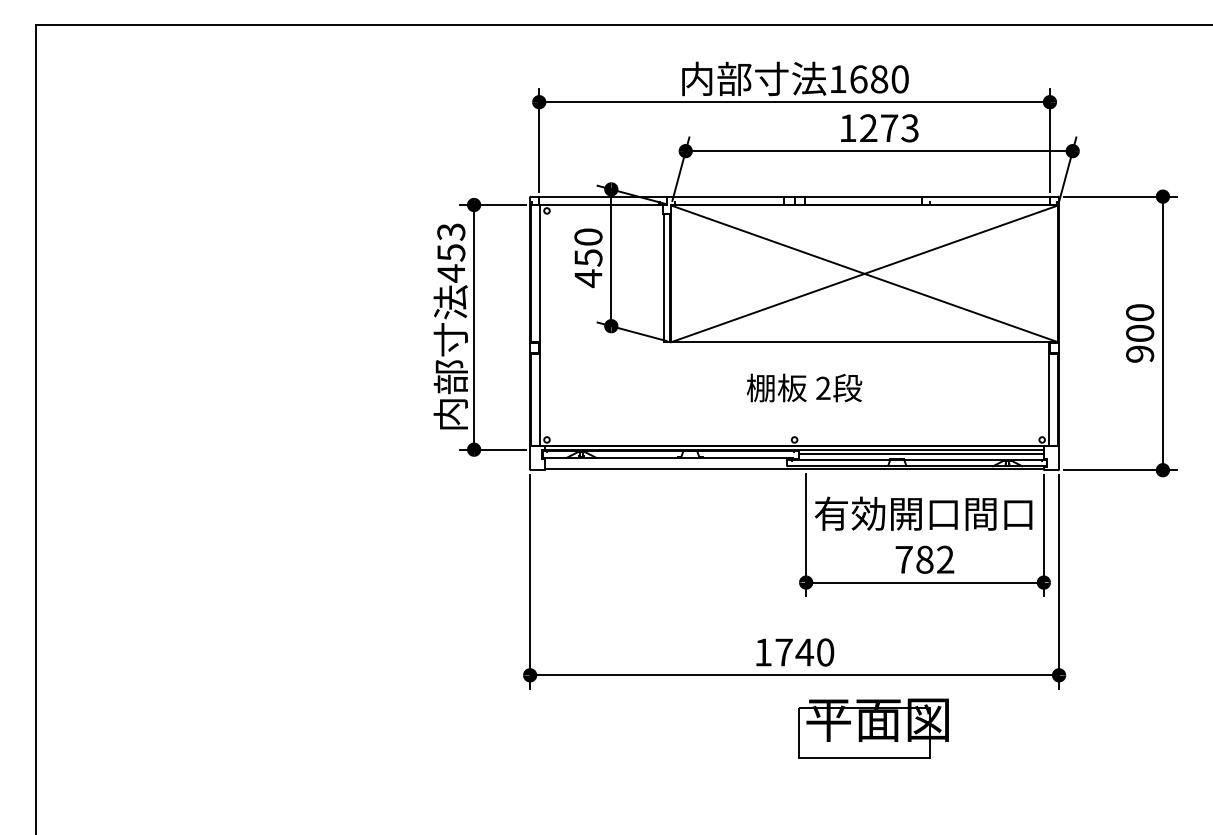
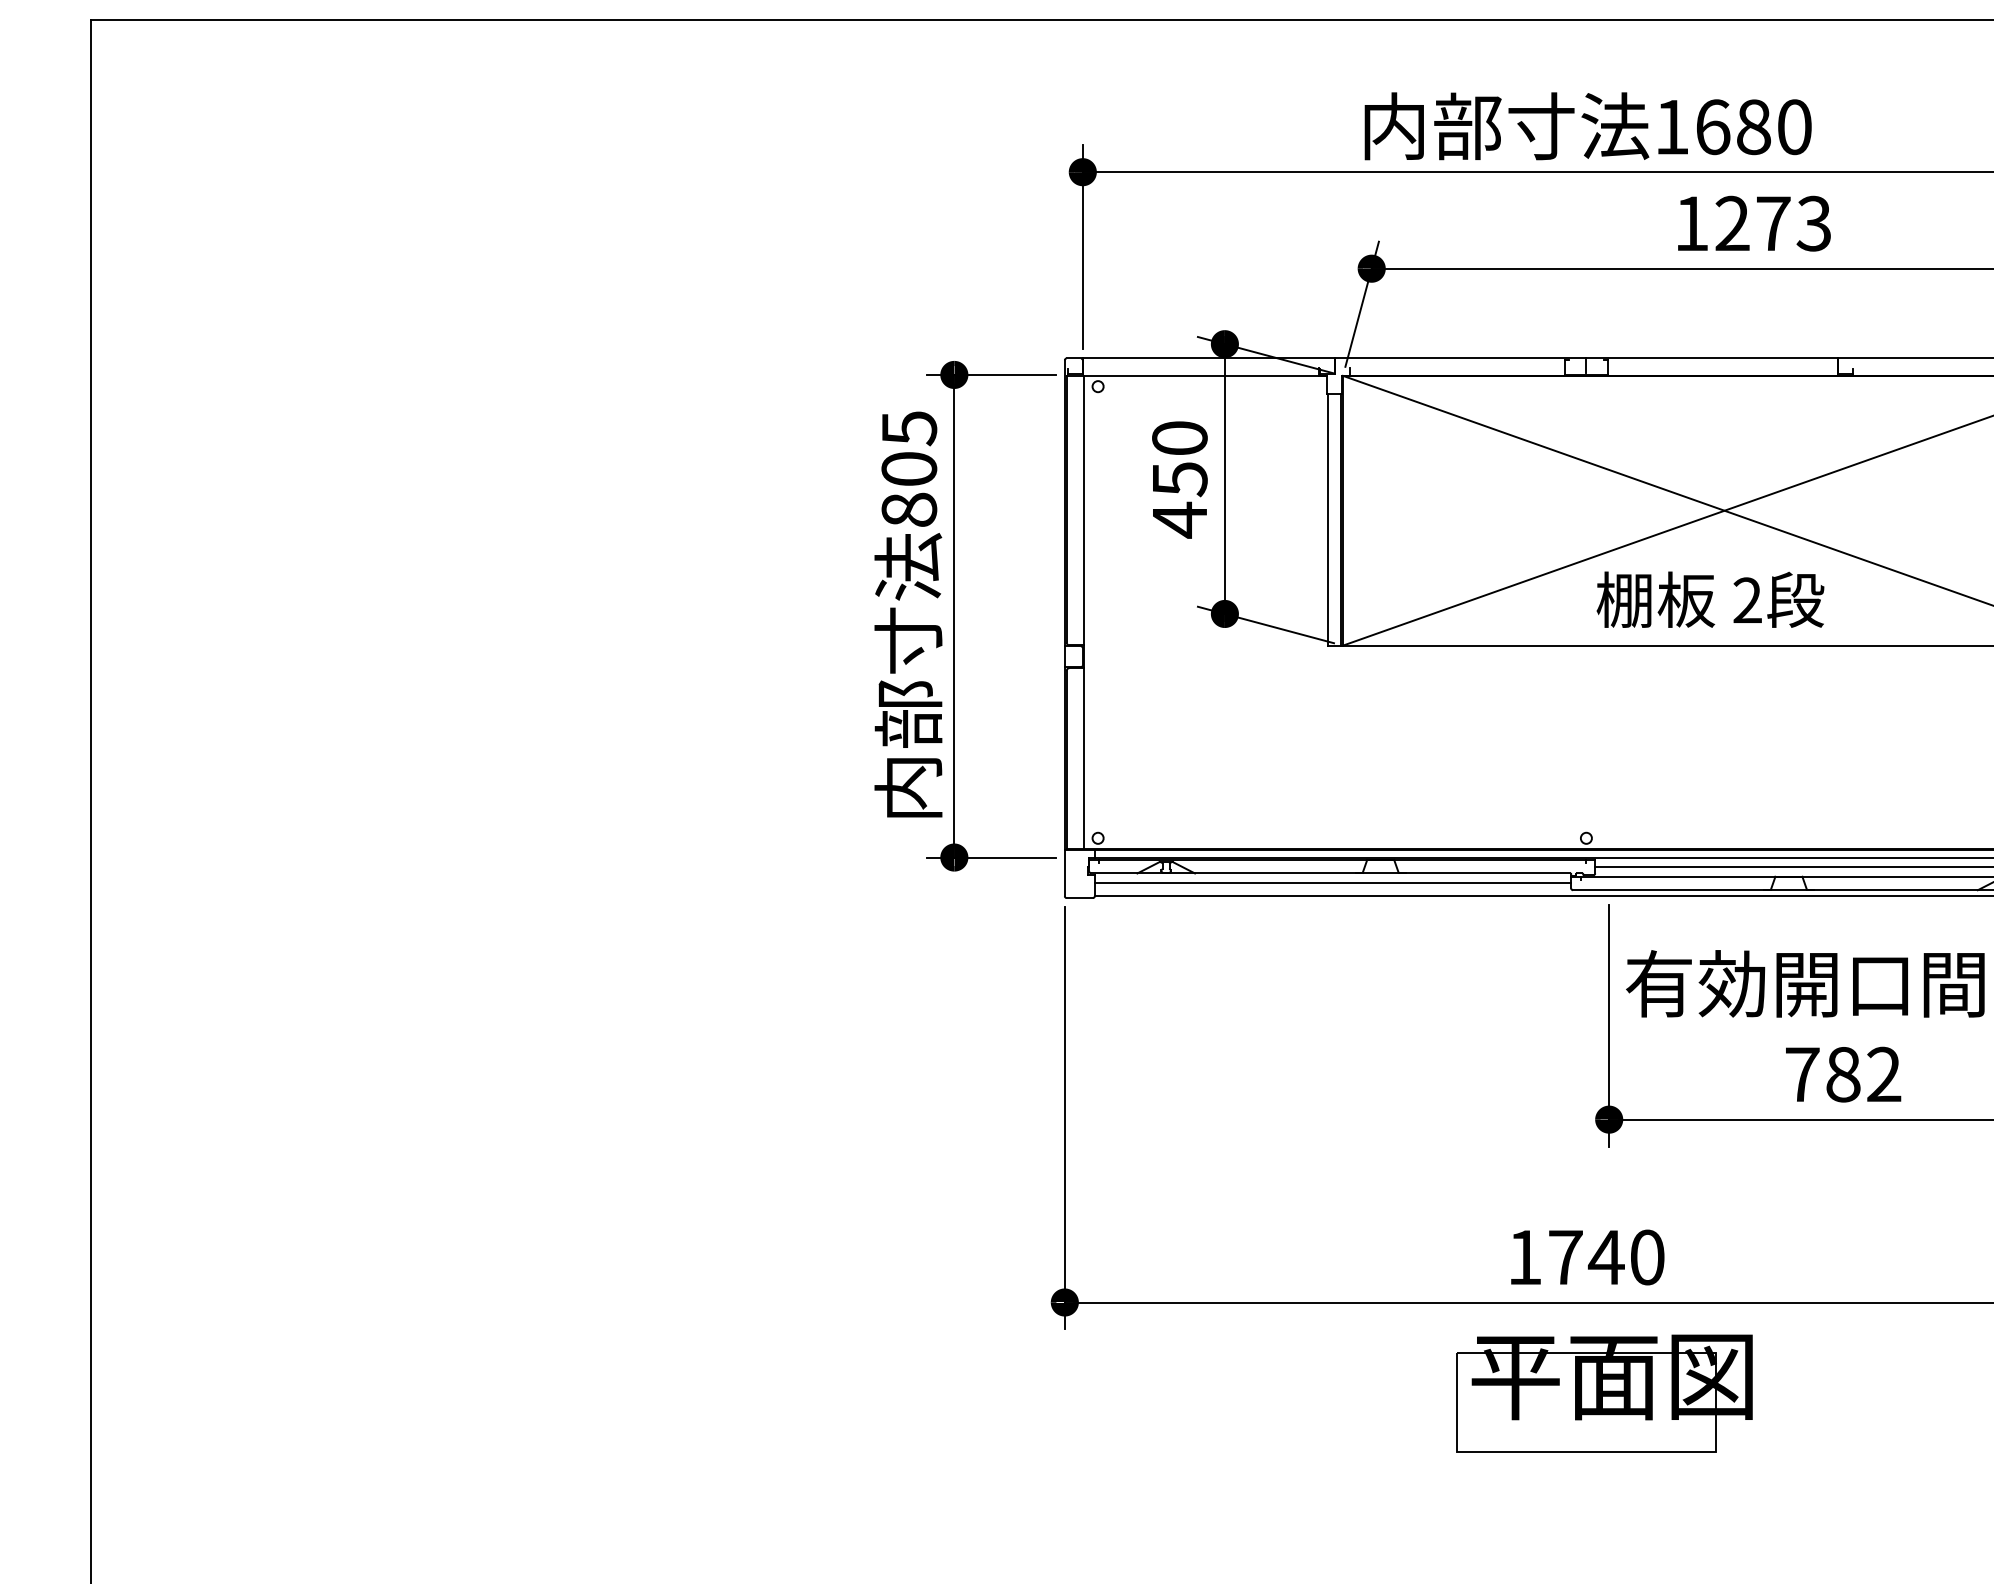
text: (451, 252) -> (909, 468), 453 -> 805
text: (804, 387) -> (1710, 598), moved
line: (665, 462) -> (1331, 882), added
part: (873, 728) -> (1603, 1393), moved

